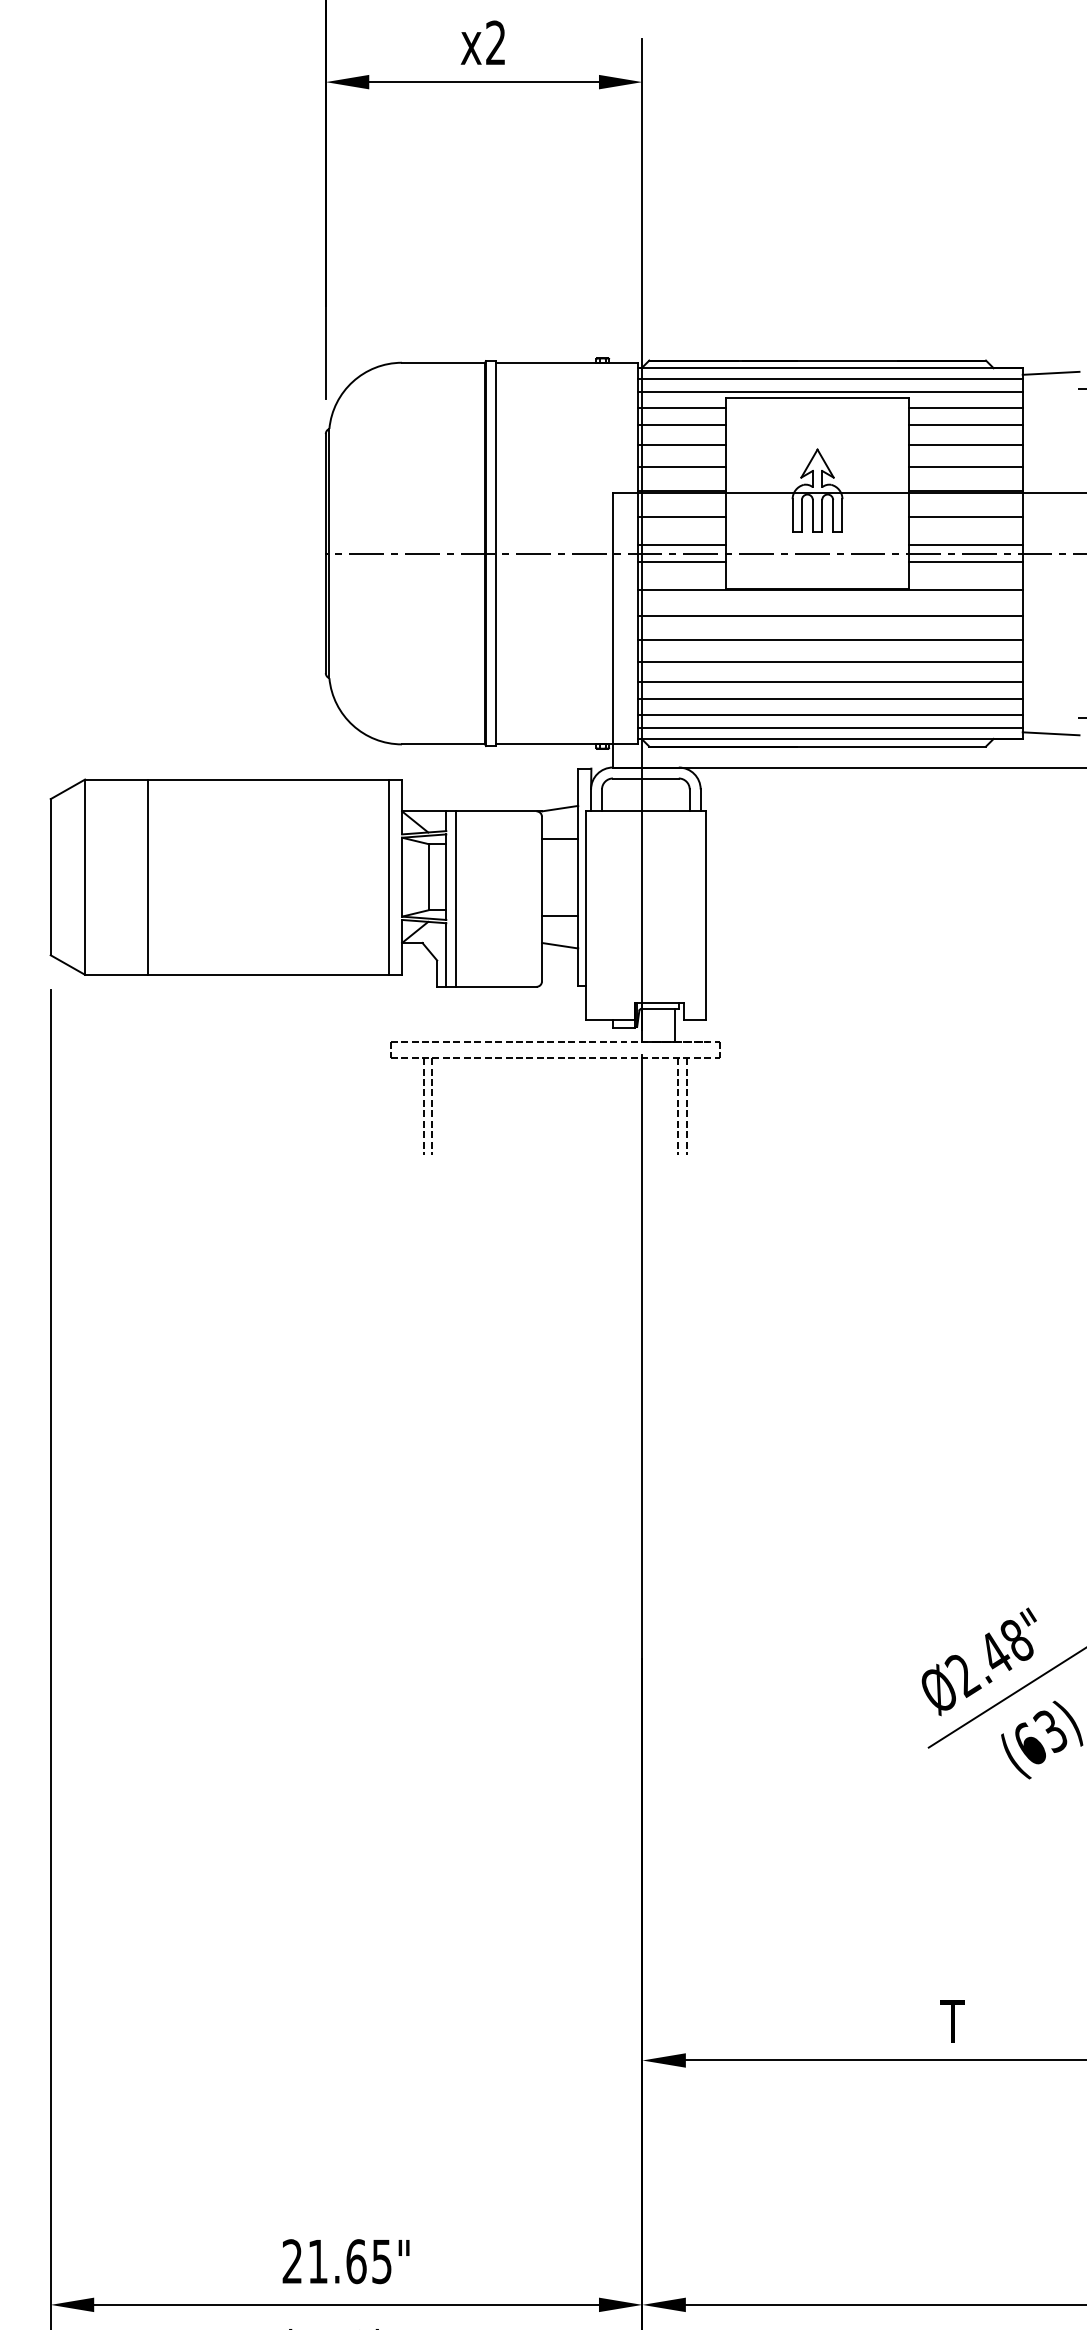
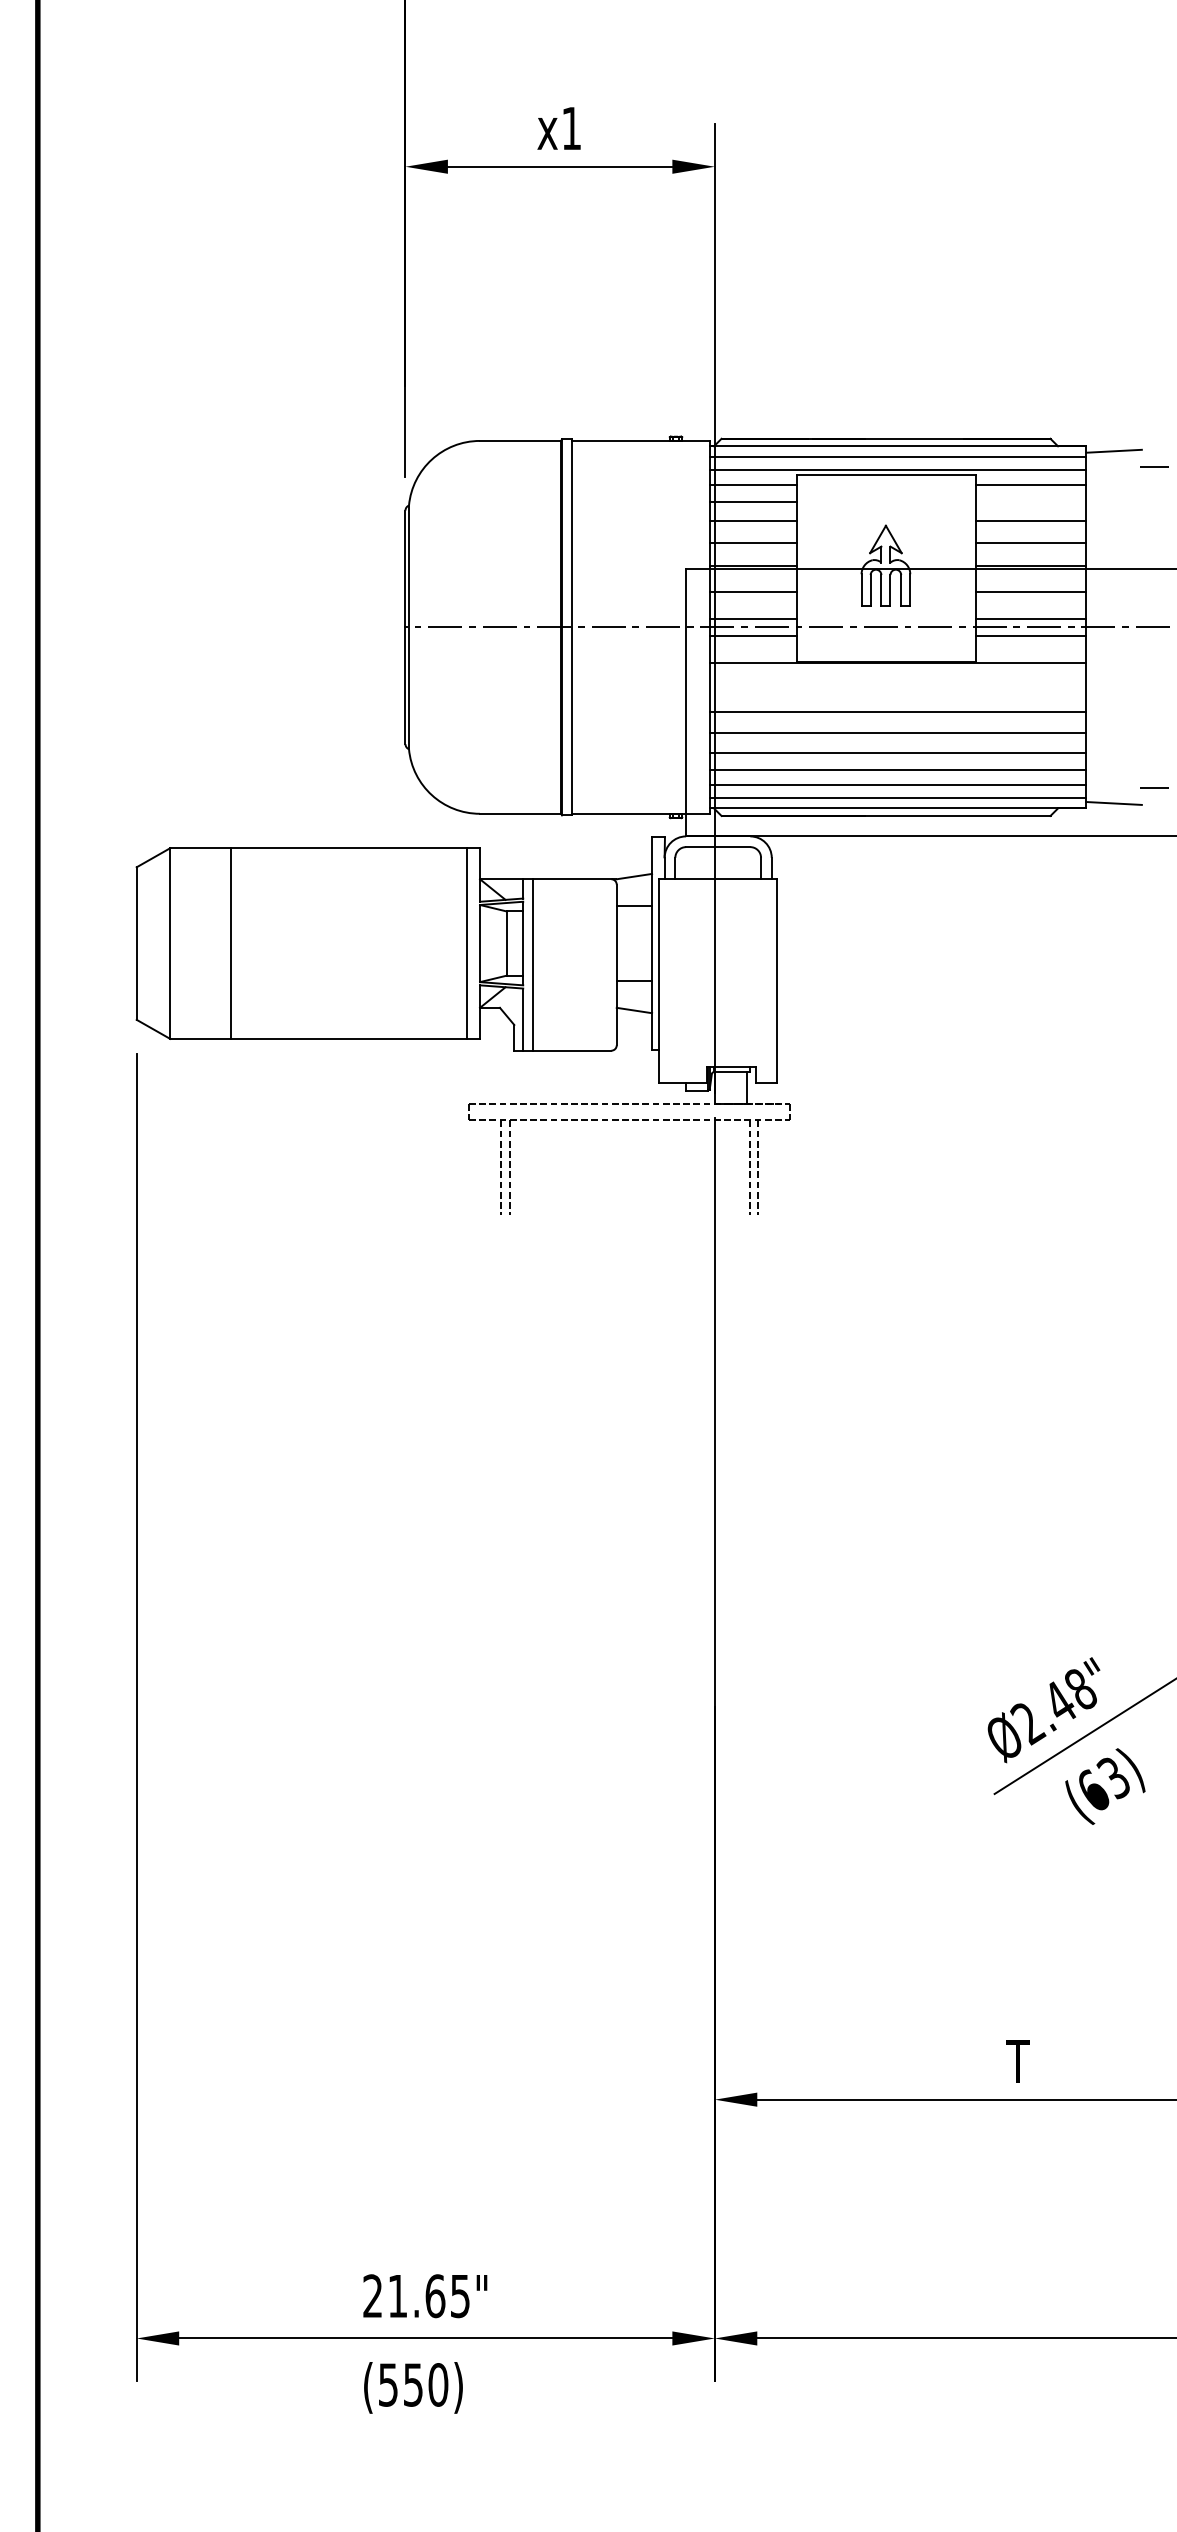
text: (495, 41) -> (571, 127), x2 -> x1
line: (965, 425) -> (1030, 502), removed
line: (830, 616) -> (898, 688), removed

